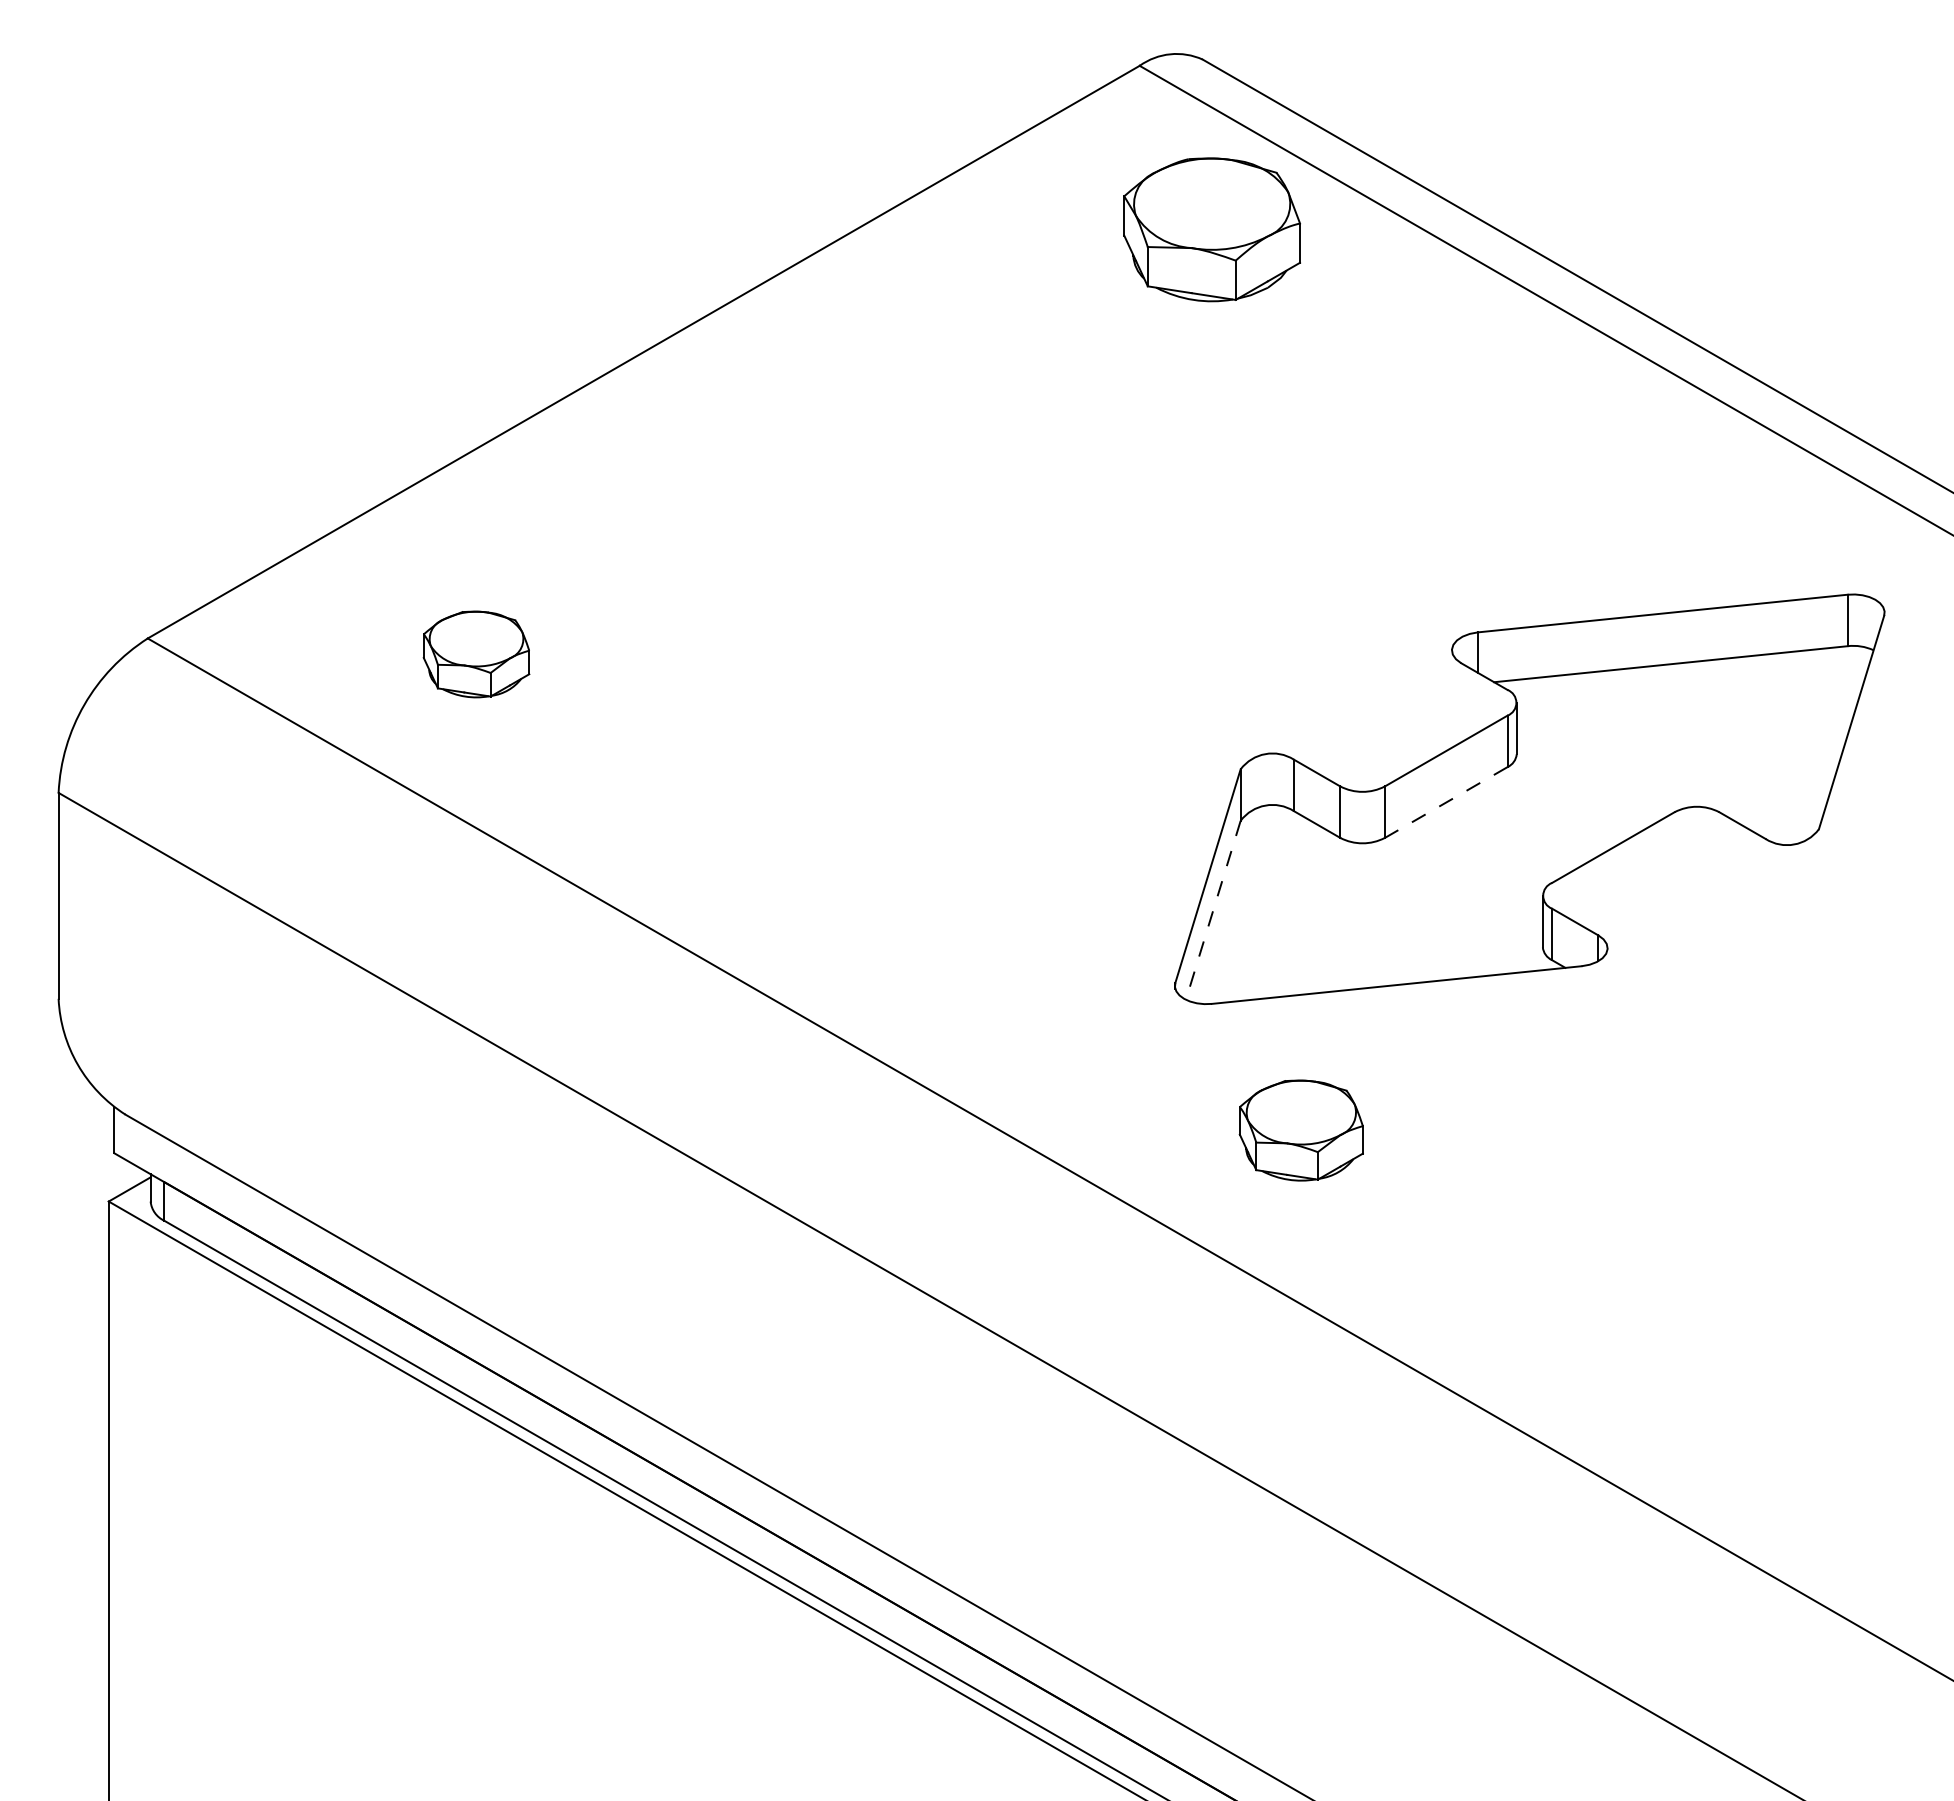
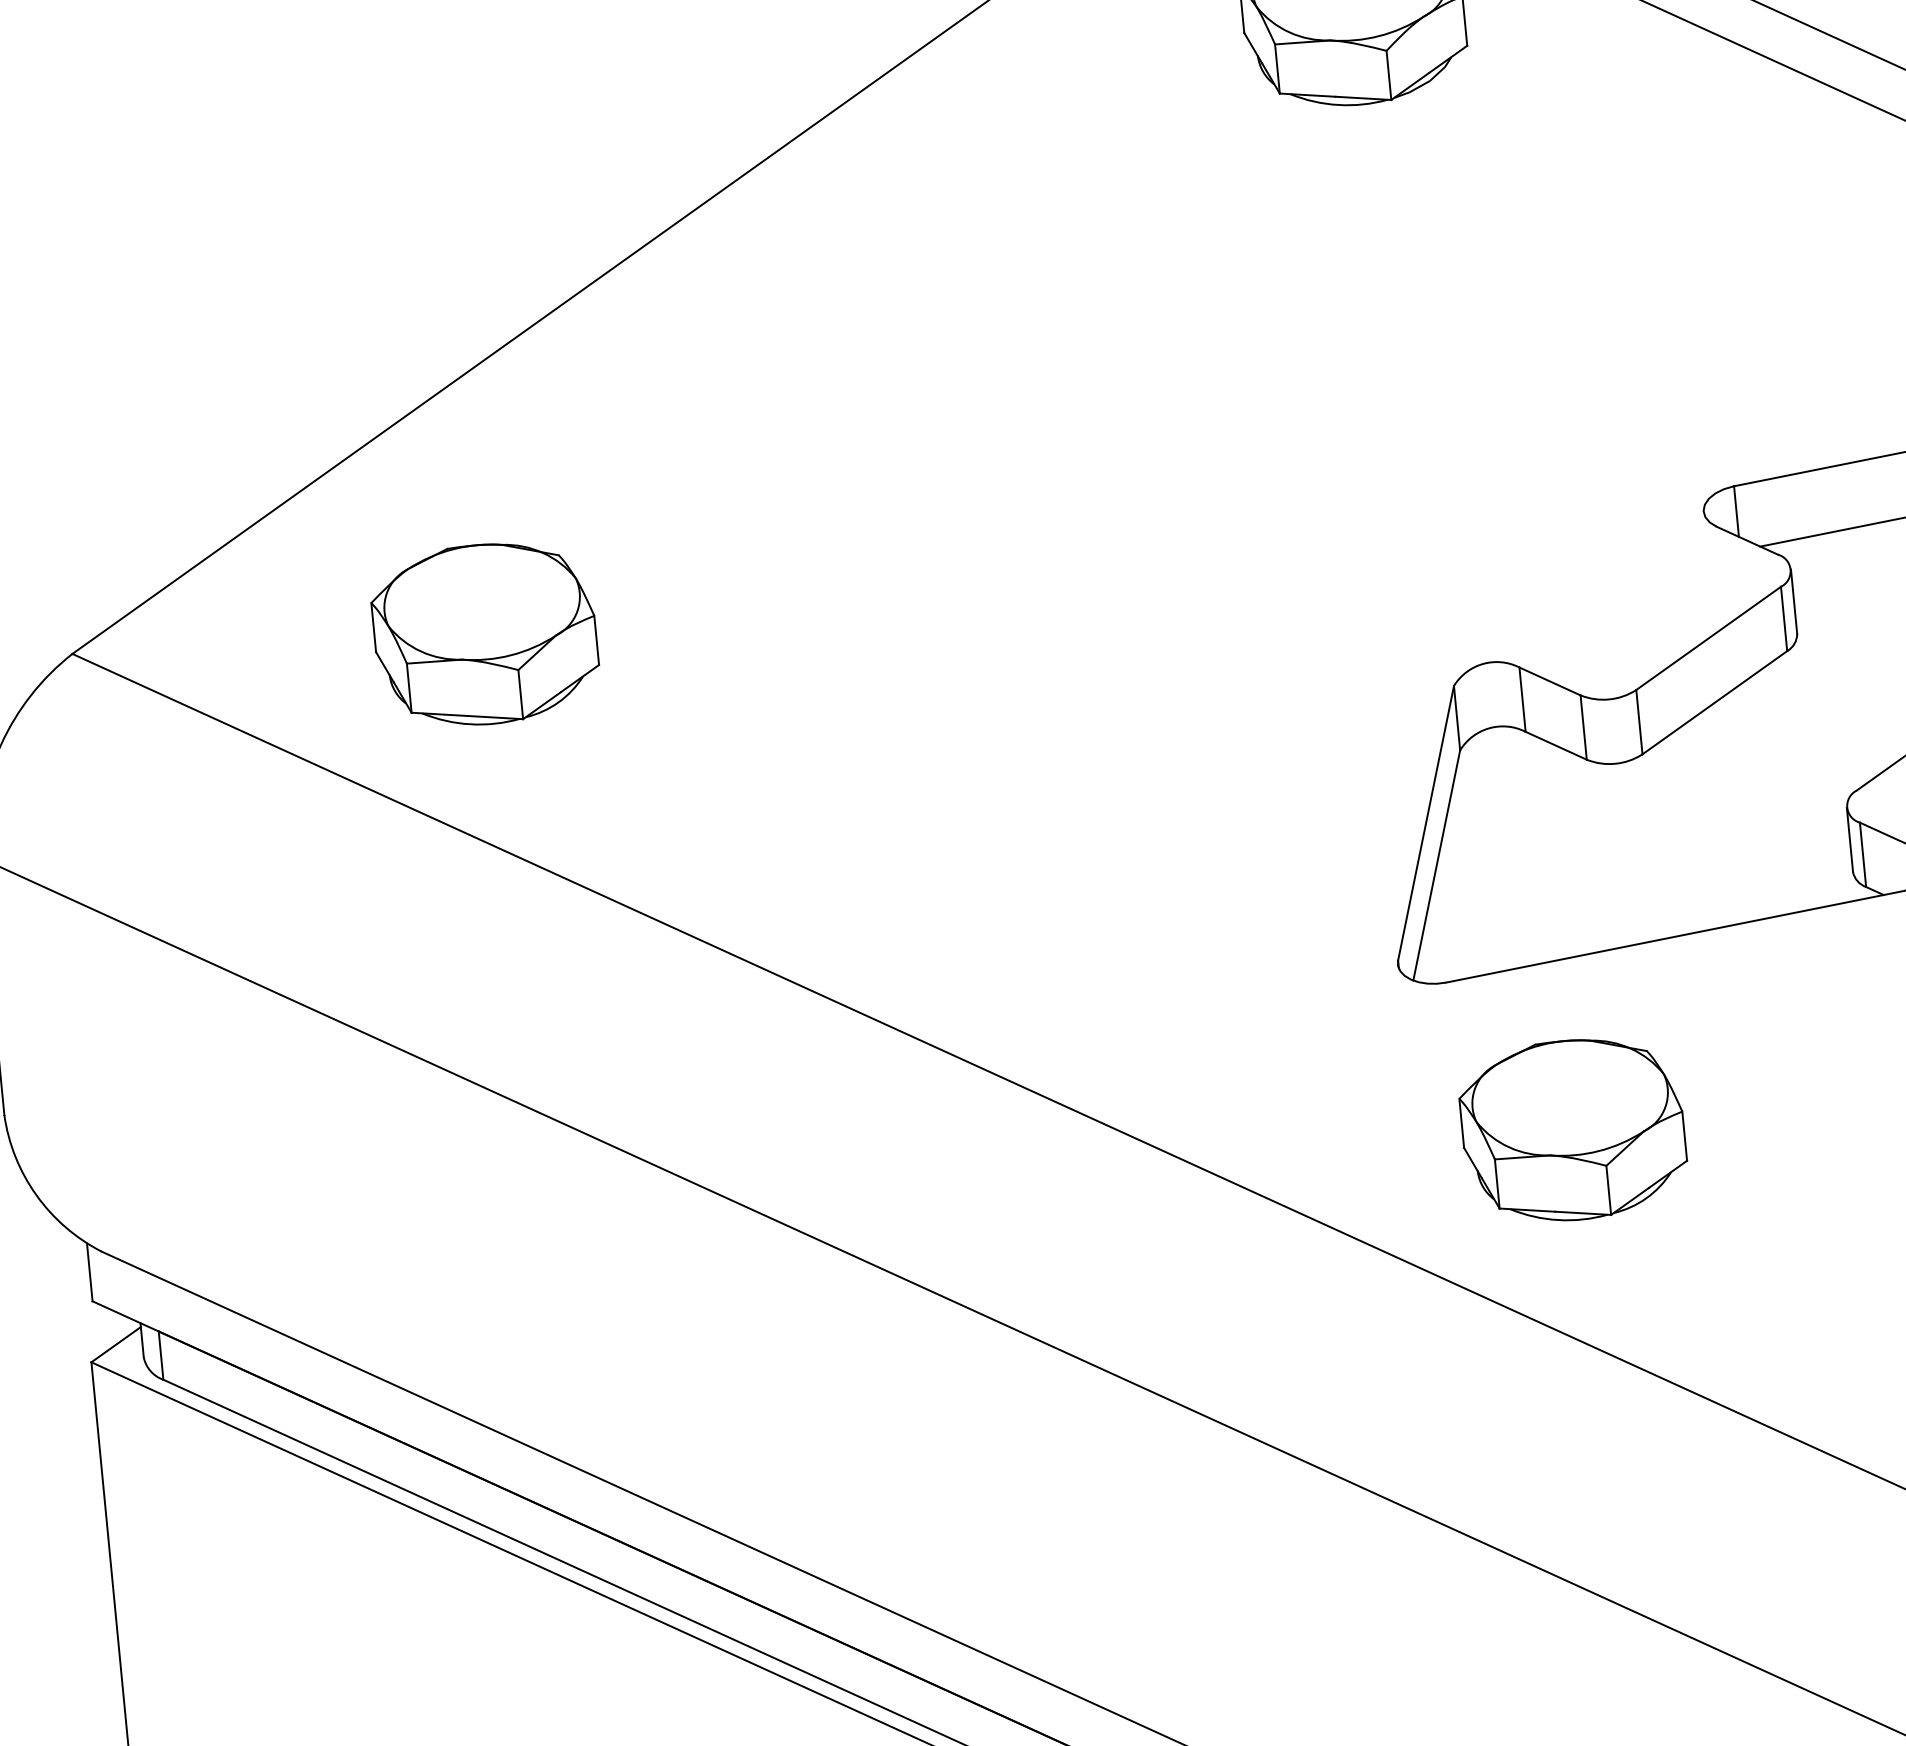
part: (476, 654) -> (485, 634), size x1.67
line: (1446, 802) -> (1715, 702), dashed -> solid
line: (1213, 910) -> (1437, 865), dashed -> solid
part: (1301, 1130) -> (1573, 1130), size x1.43

